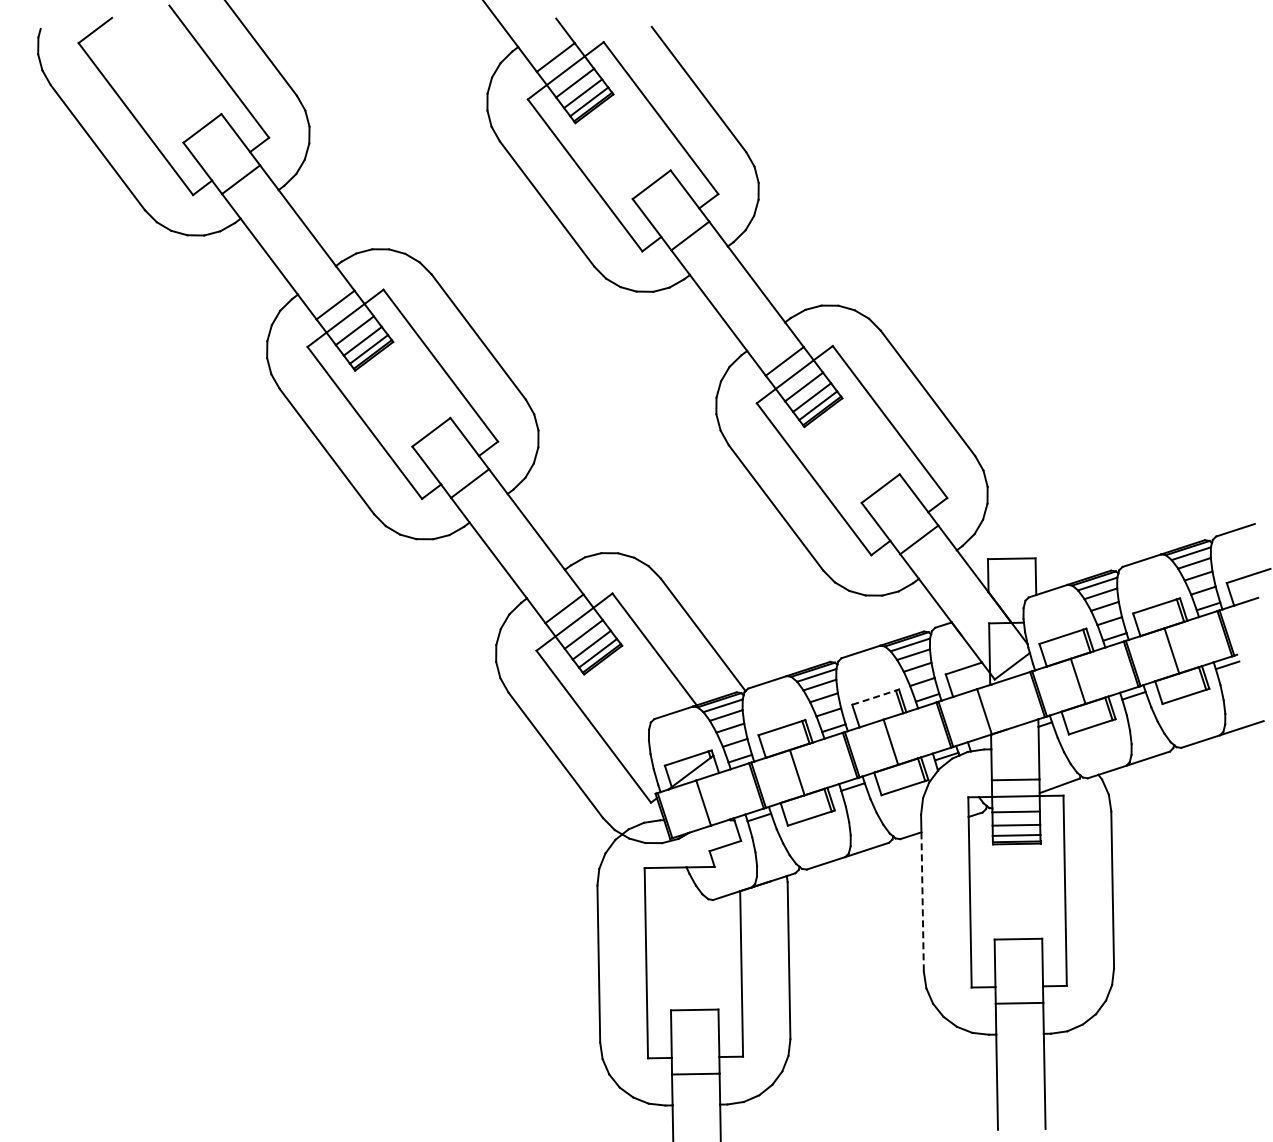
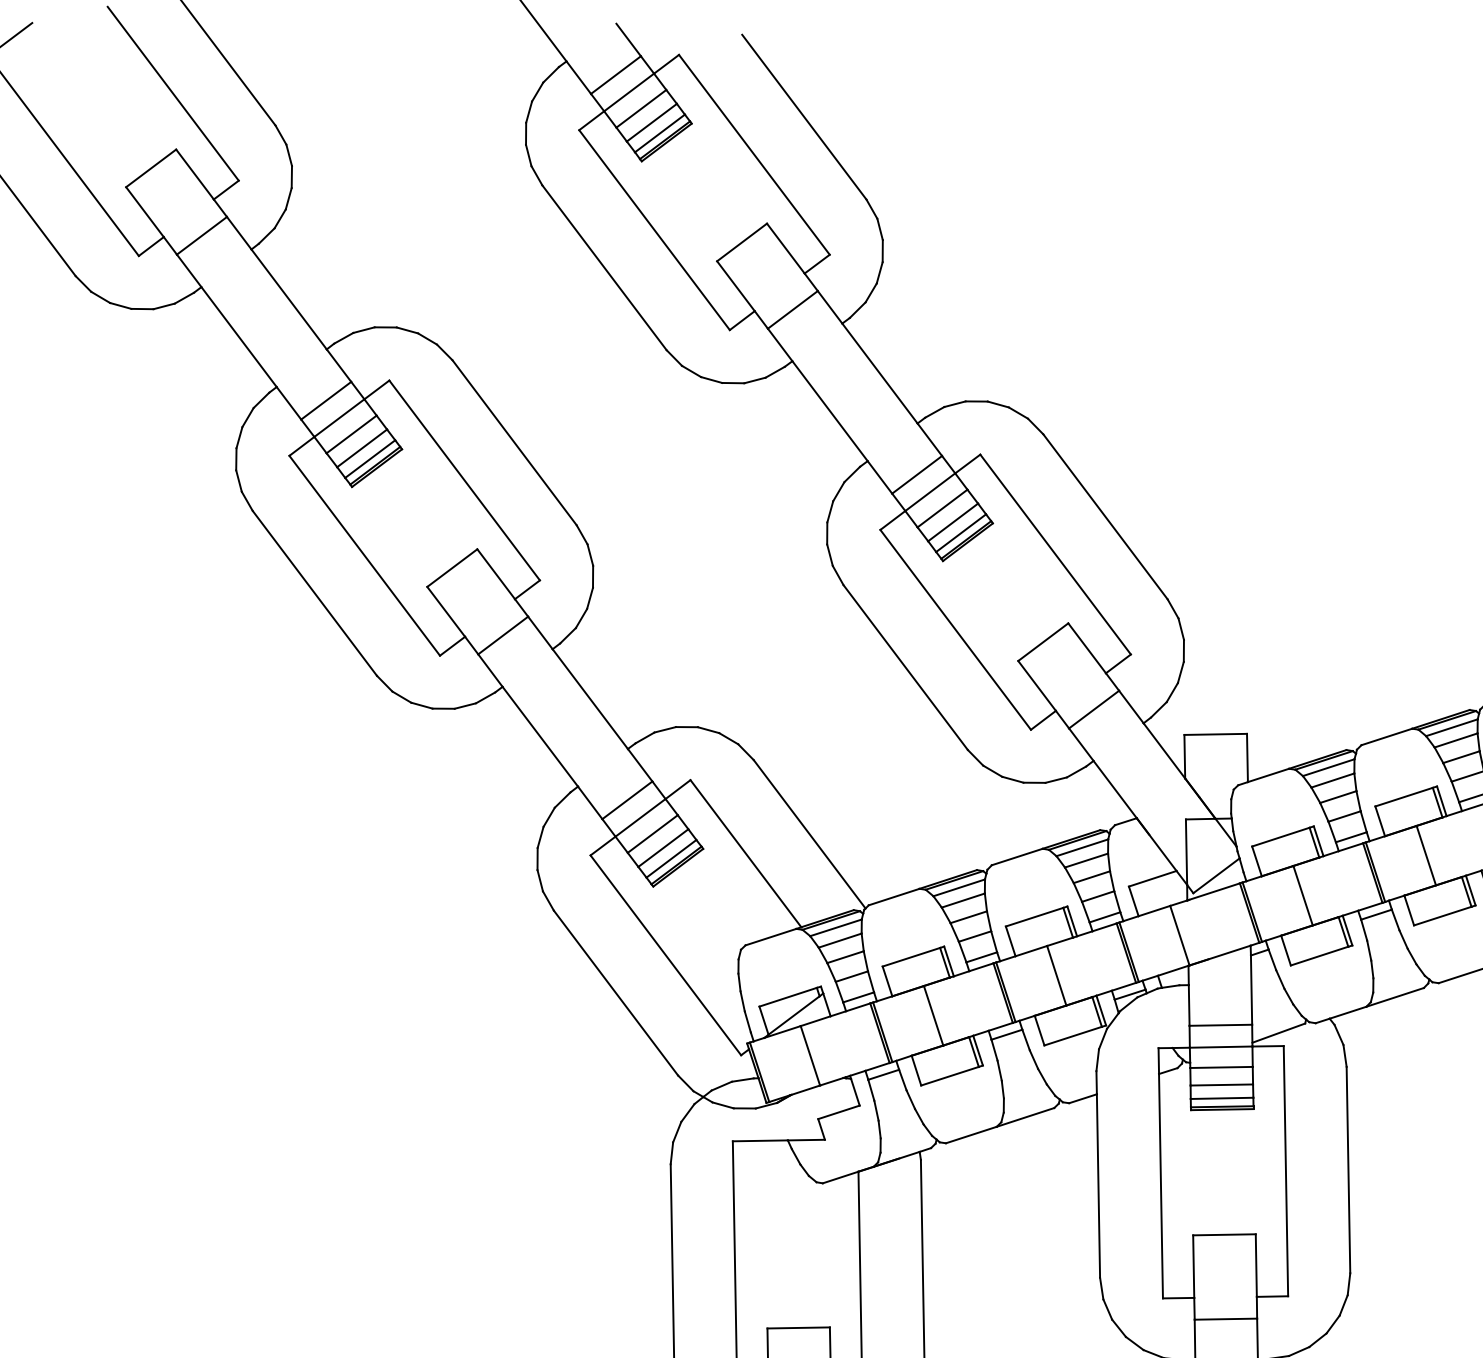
line: (874, 697) -> (1035, 916), dashed -> solid
line: (922, 902) -> (1098, 1186), dashed -> solid

